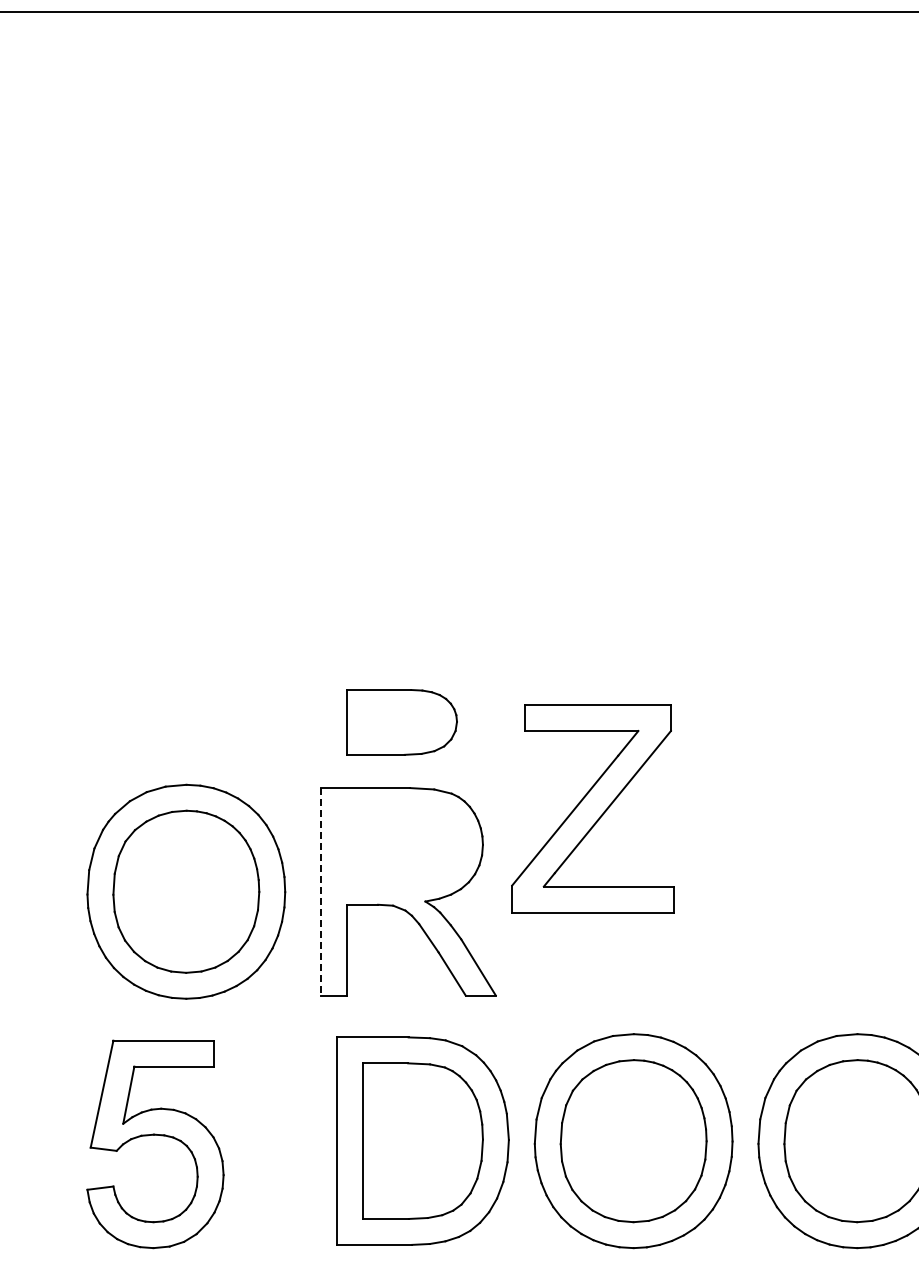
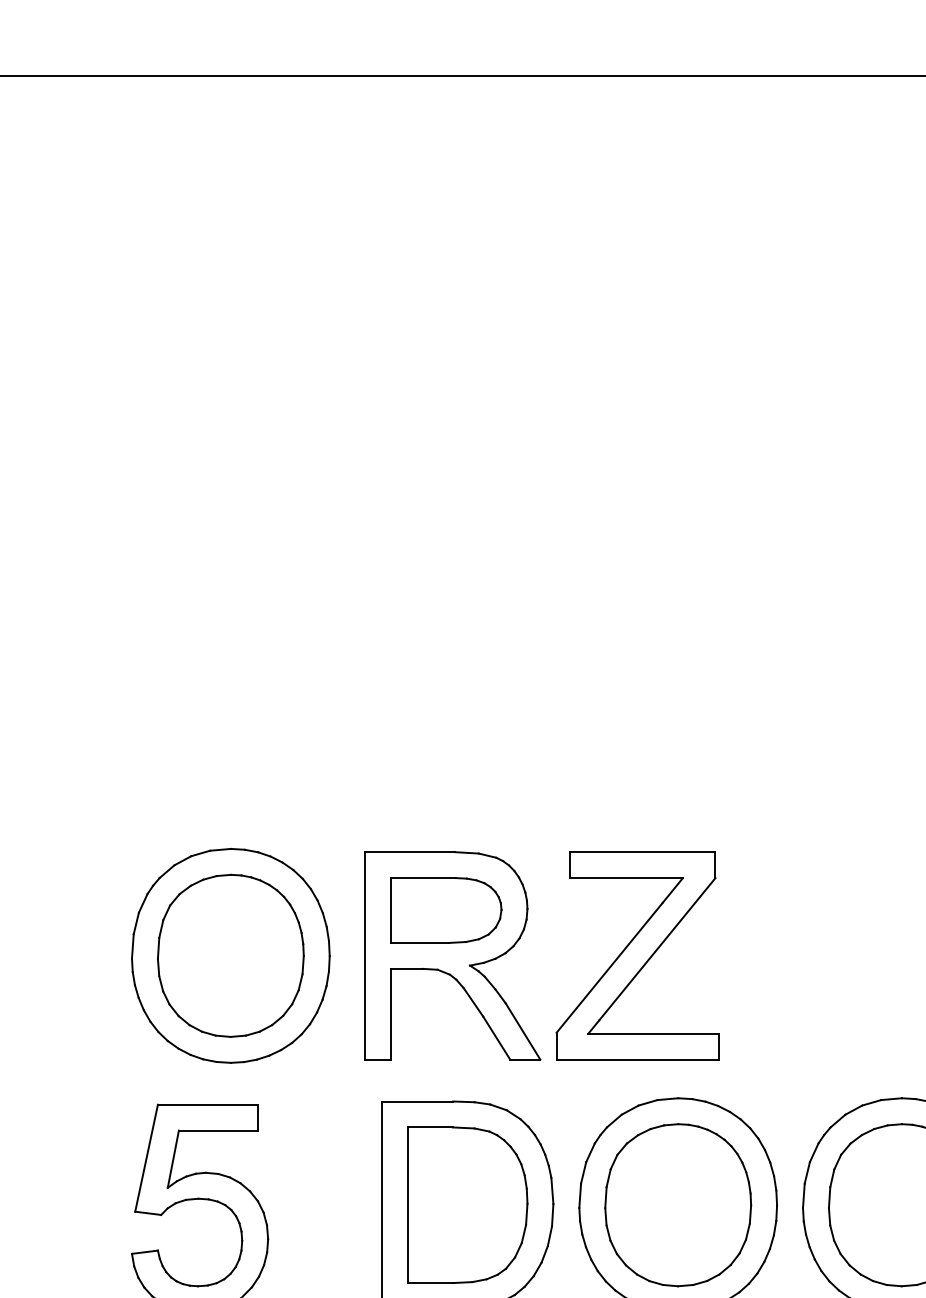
part: (401, 722) -> (446, 910), moved
part: (592, 808) -> (637, 955), moved
line: (320, 891) -> (365, 955), dashed -> solid

